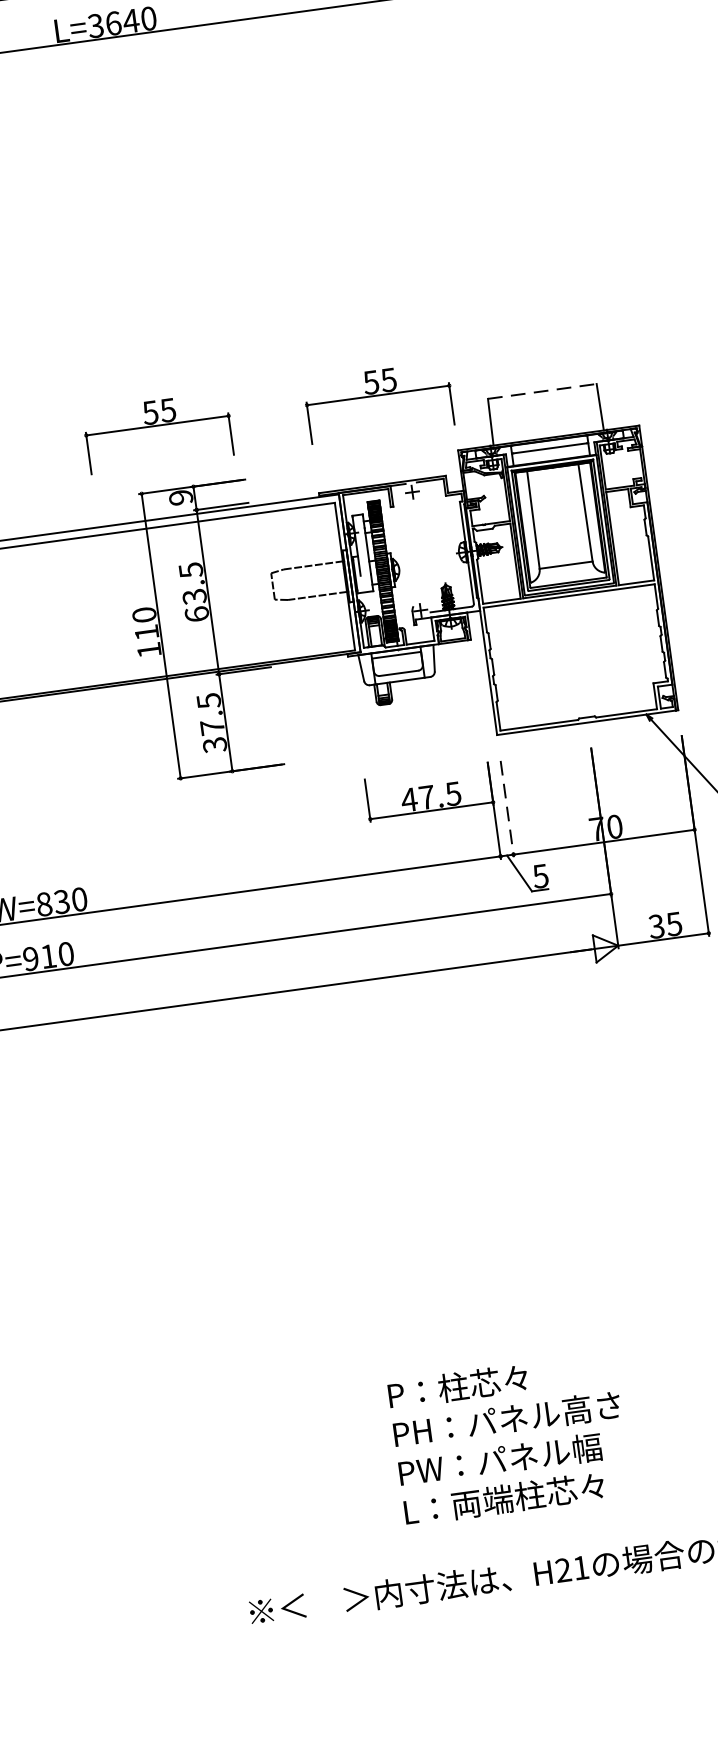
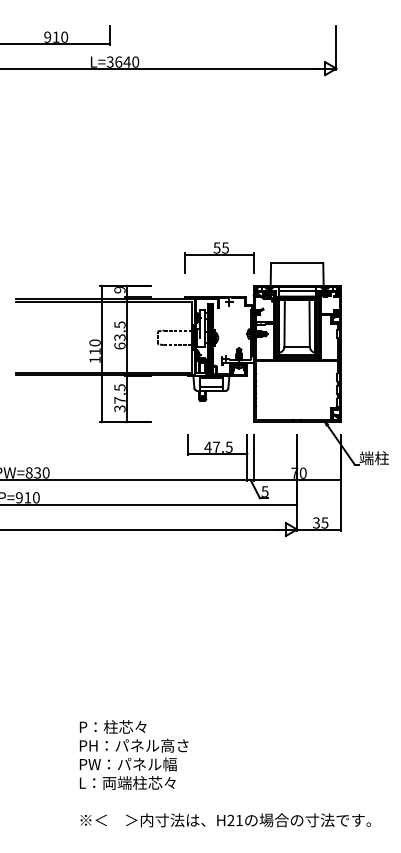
line: (543, 391) -> (297, 263), dashed -> solid
part: (158, 431) -> (113, 257), removed
line: (507, 810) -> (253, 458), dashed -> solid
text: (510, 1437) -> (134, 754), moved

